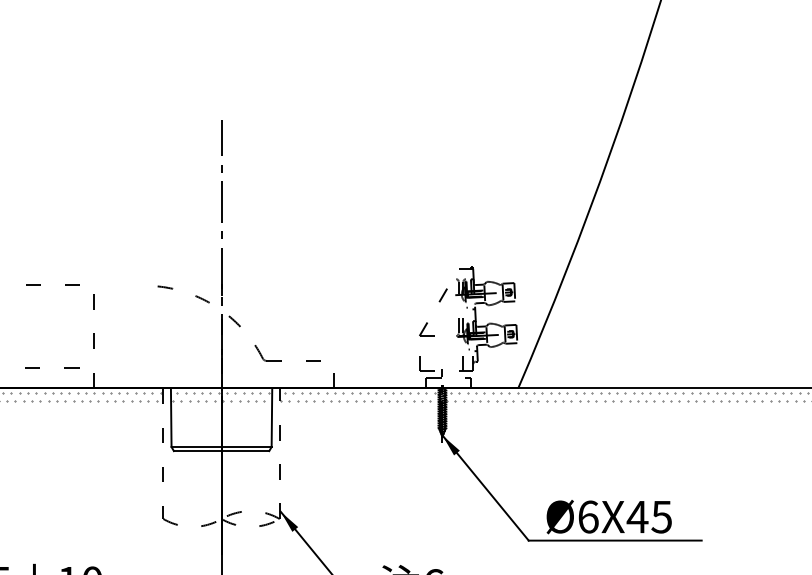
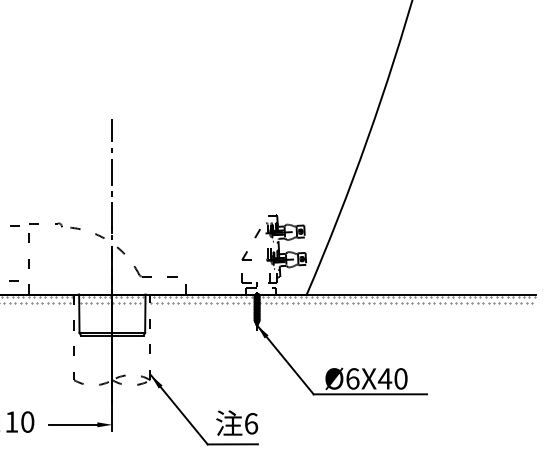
part: (108, 281) -> (38, 224), added
text: (661, 516) -> (400, 378), Ø6X45 -> Ø6X40

